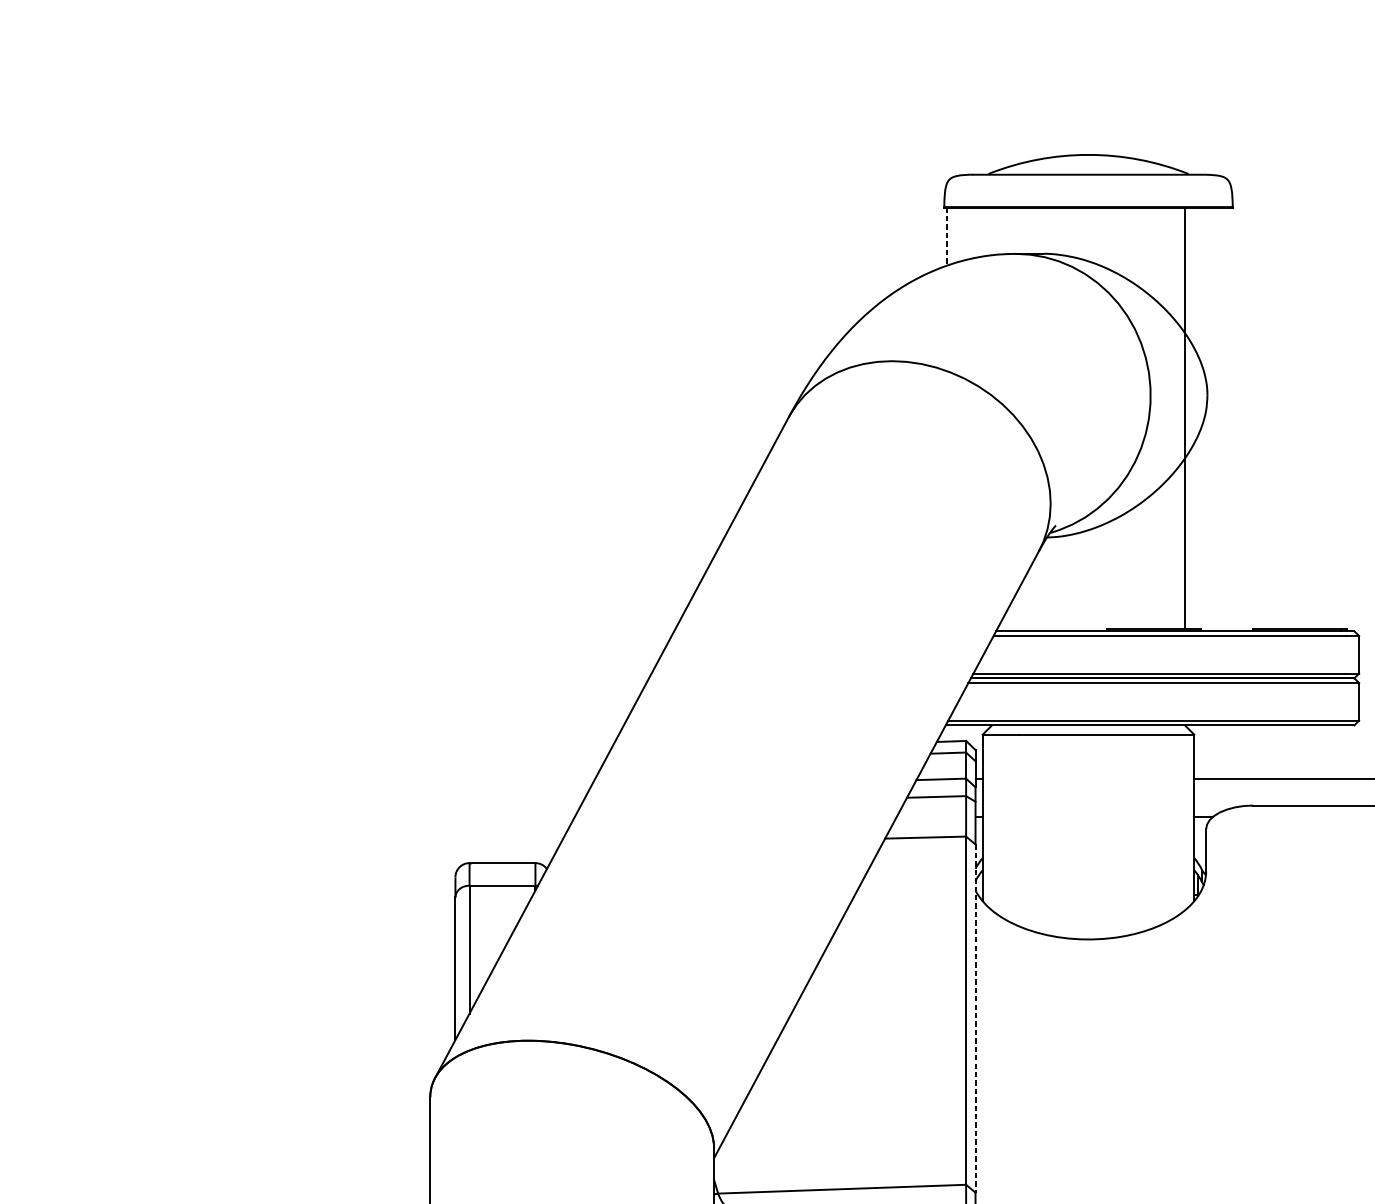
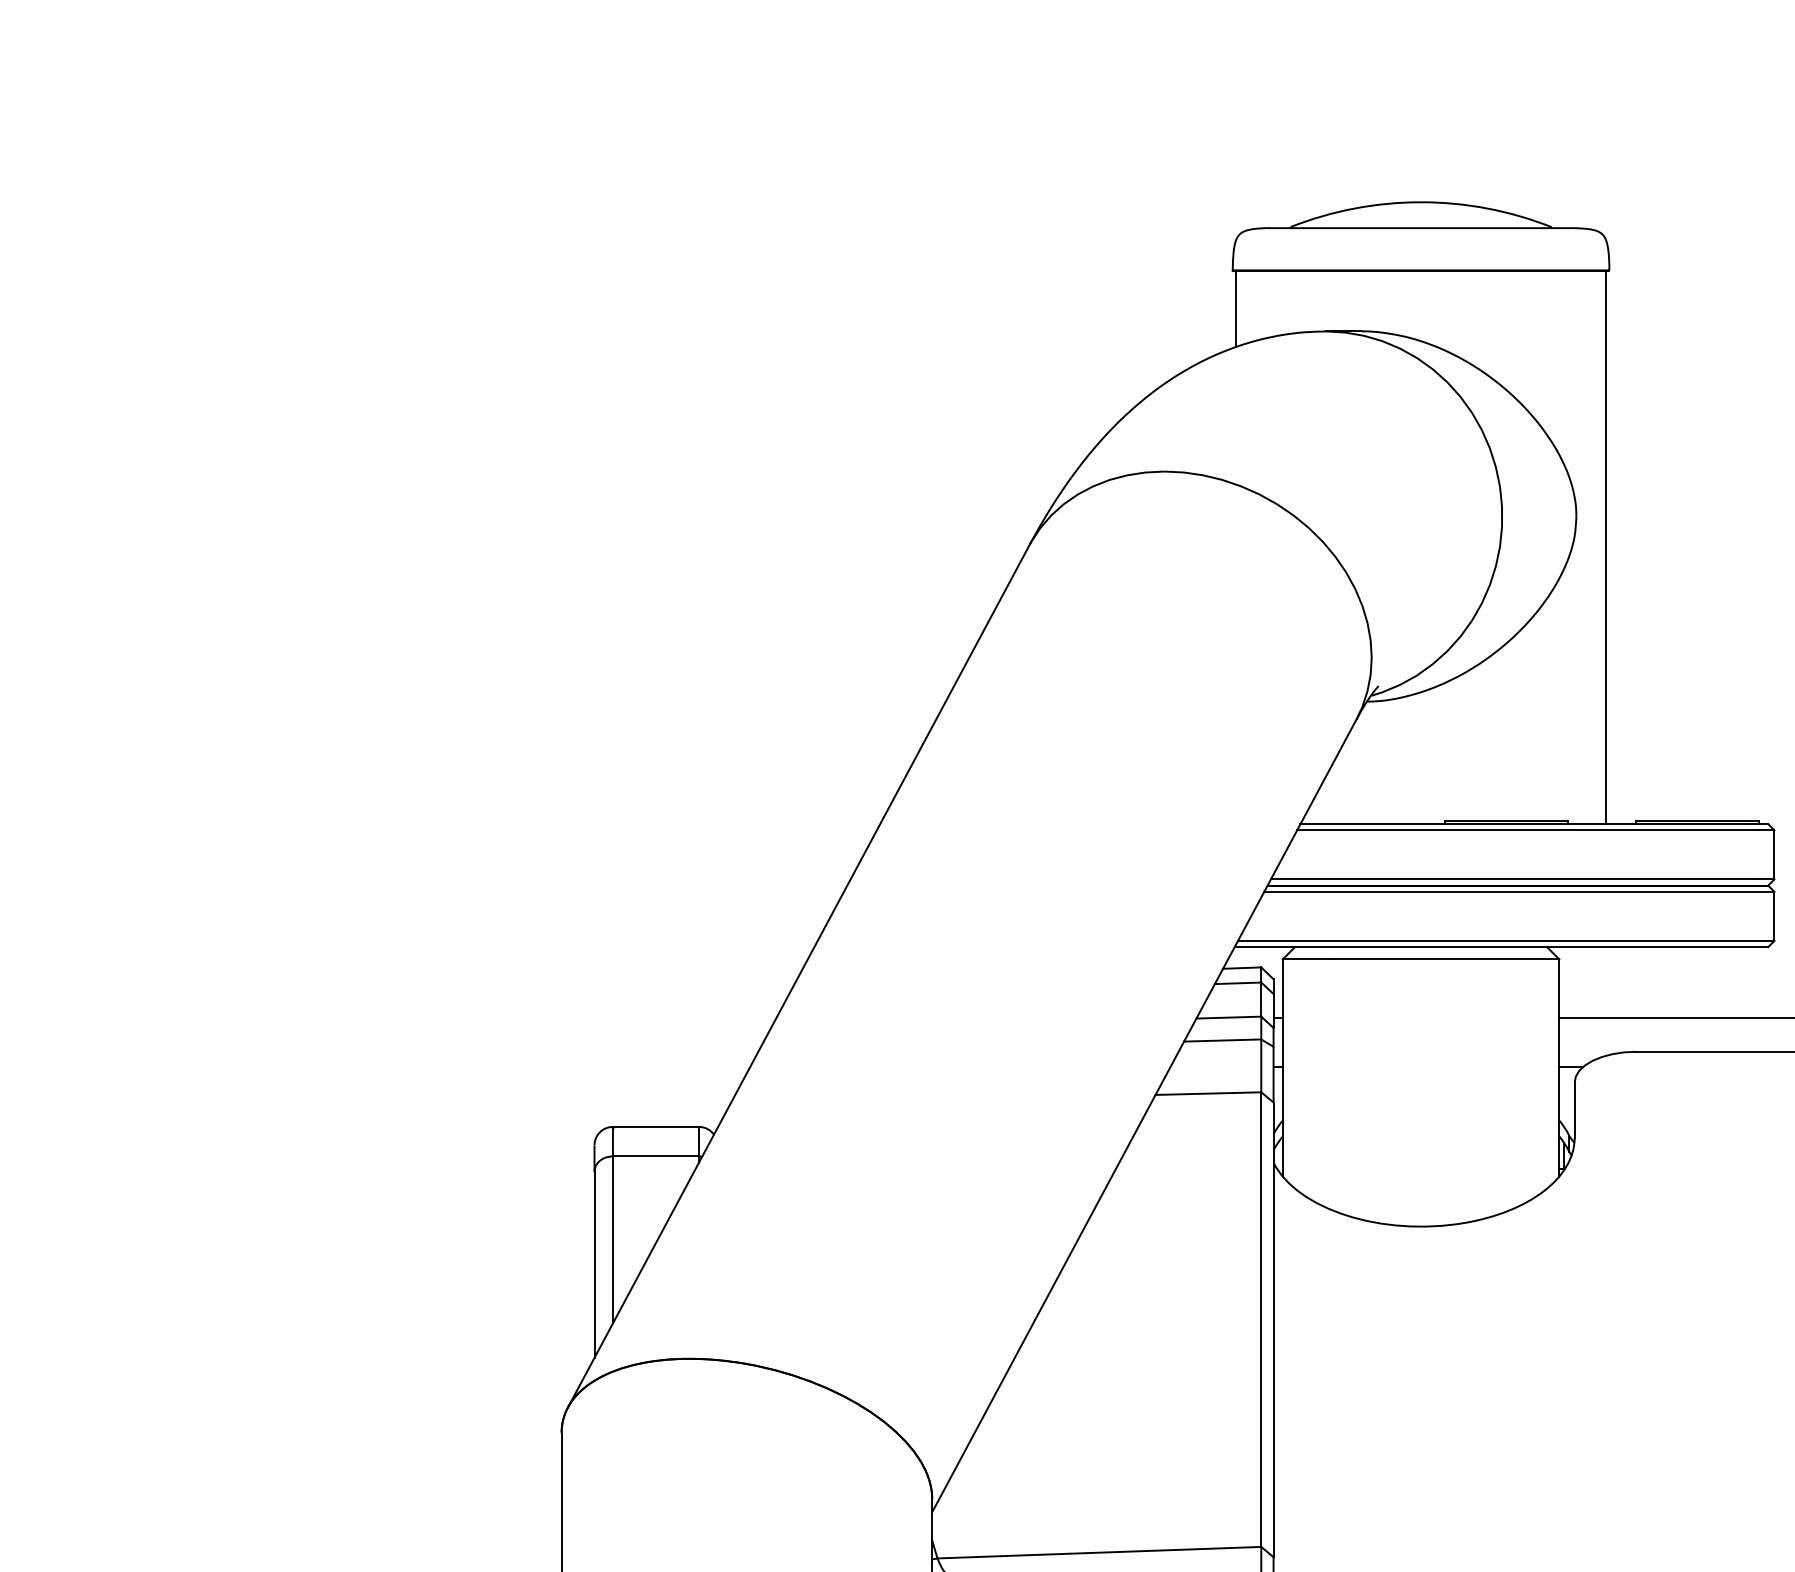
line: (946, 237) -> (1235, 309), dashed -> solid
line: (1185, 419) -> (1606, 547), moved
line: (975, 1019) -> (1273, 1330), dashed -> solid

